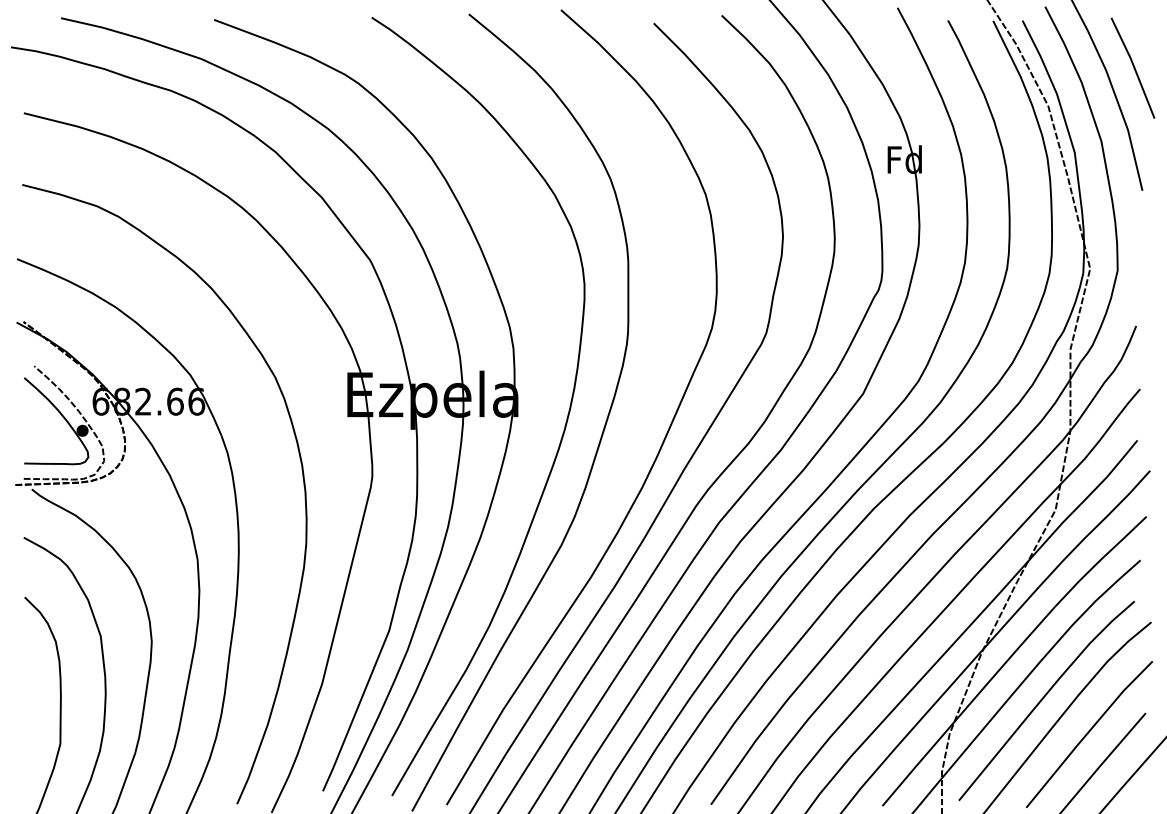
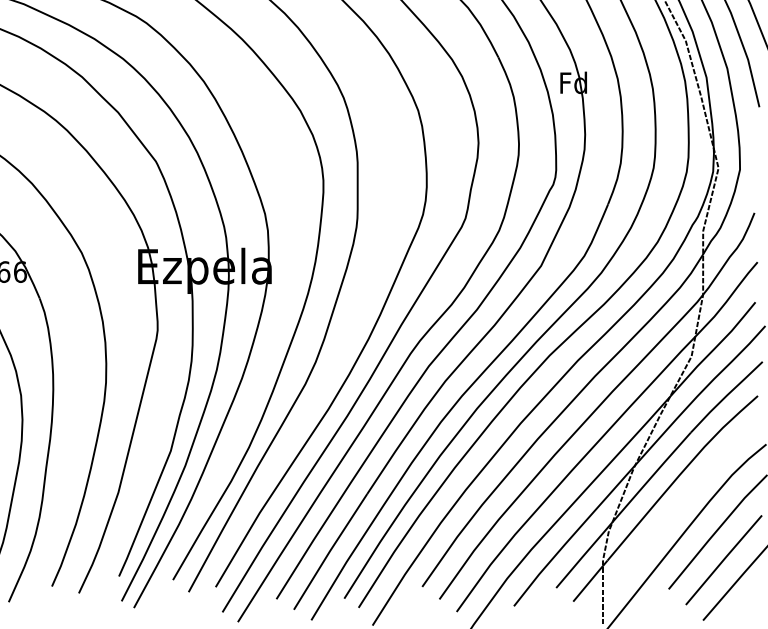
curve: (1044, 698) -> (682, 503), removed

